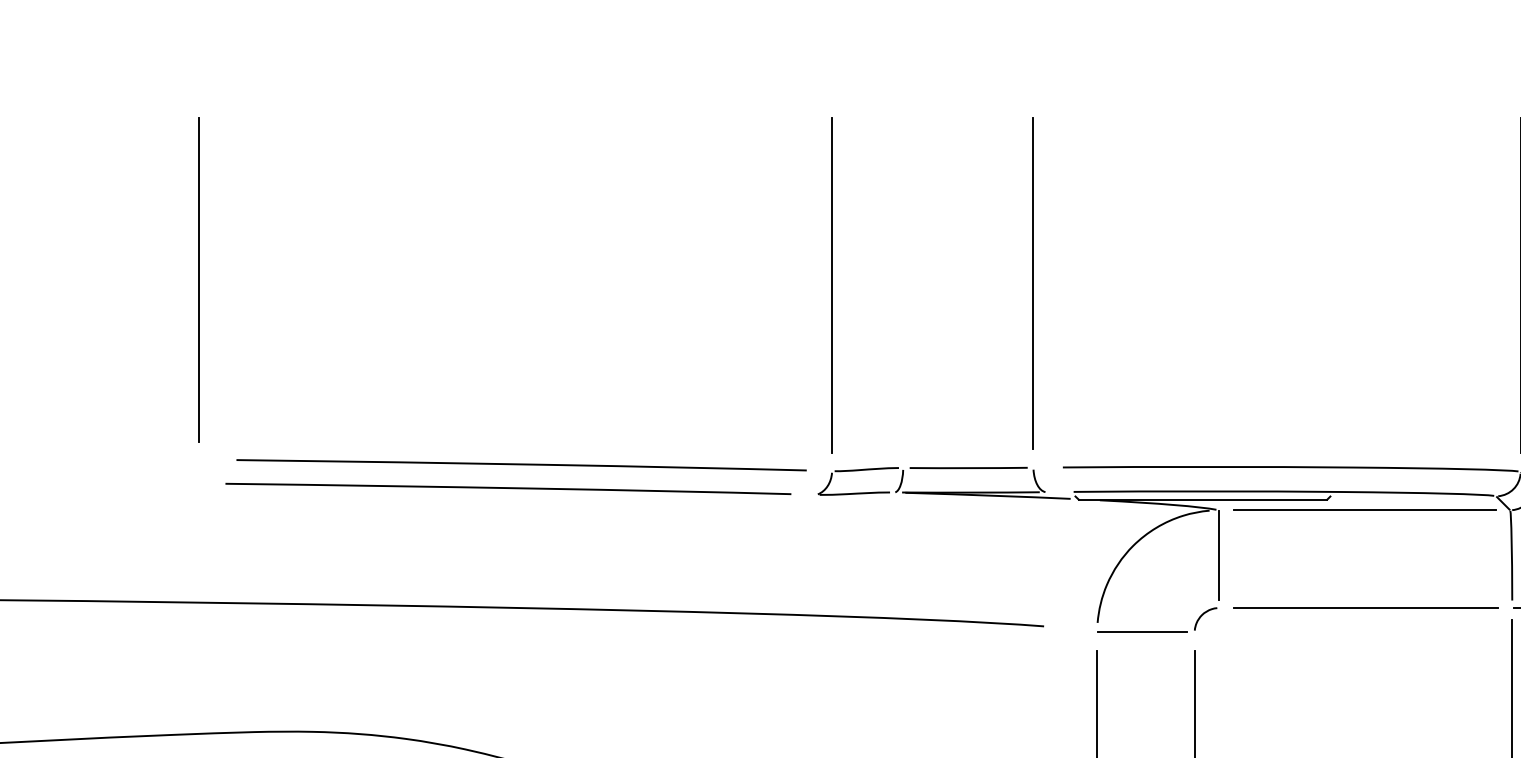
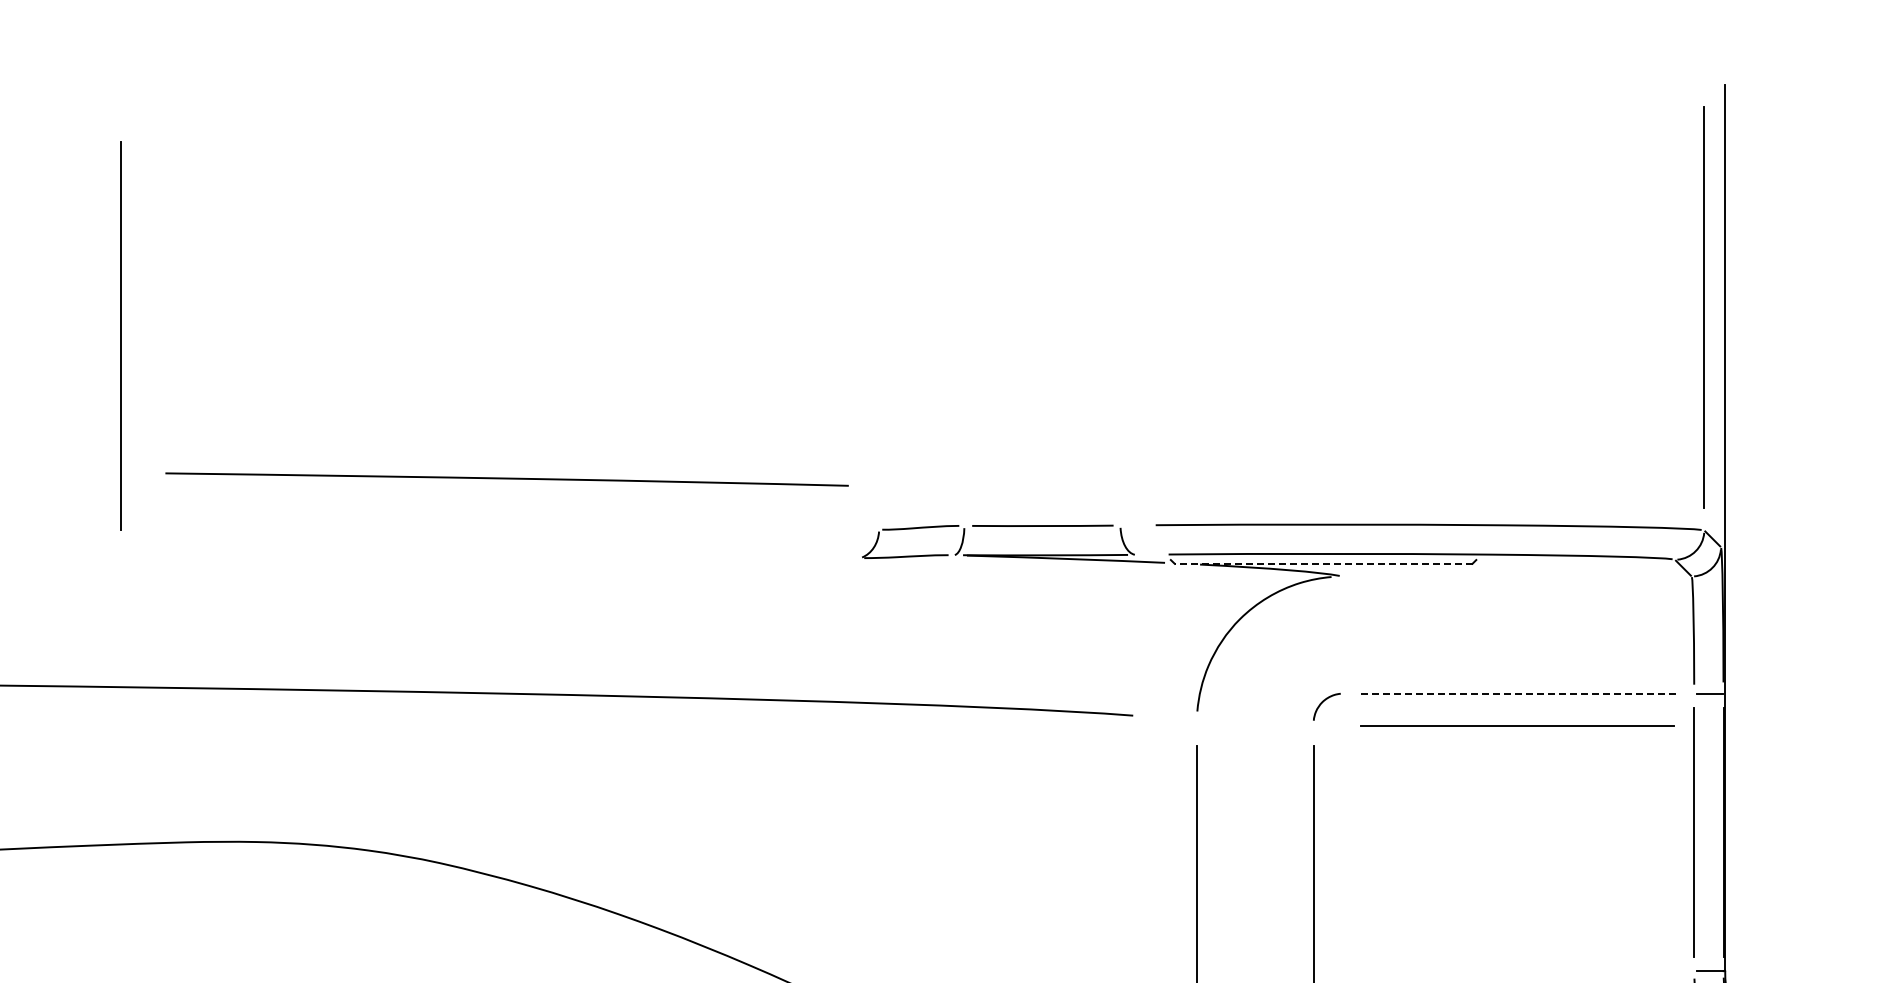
line: (198, 279) -> (120, 335), moved
line: (1032, 283) -> (1119, 304), removed
line: (832, 285) -> (879, 307), removed
curve: (521, 465) -> (506, 479), moved
curve: (508, 488) -> (491, 550), removed
line: (1202, 499) -> (1323, 563), solid -> dashed
line: (1364, 510) -> (1517, 725), moved
line: (1219, 555) -> (1343, 630), removed
line: (1366, 607) -> (1519, 693), solid -> dashed
line: (1142, 632) -> (1251, 722), removed

